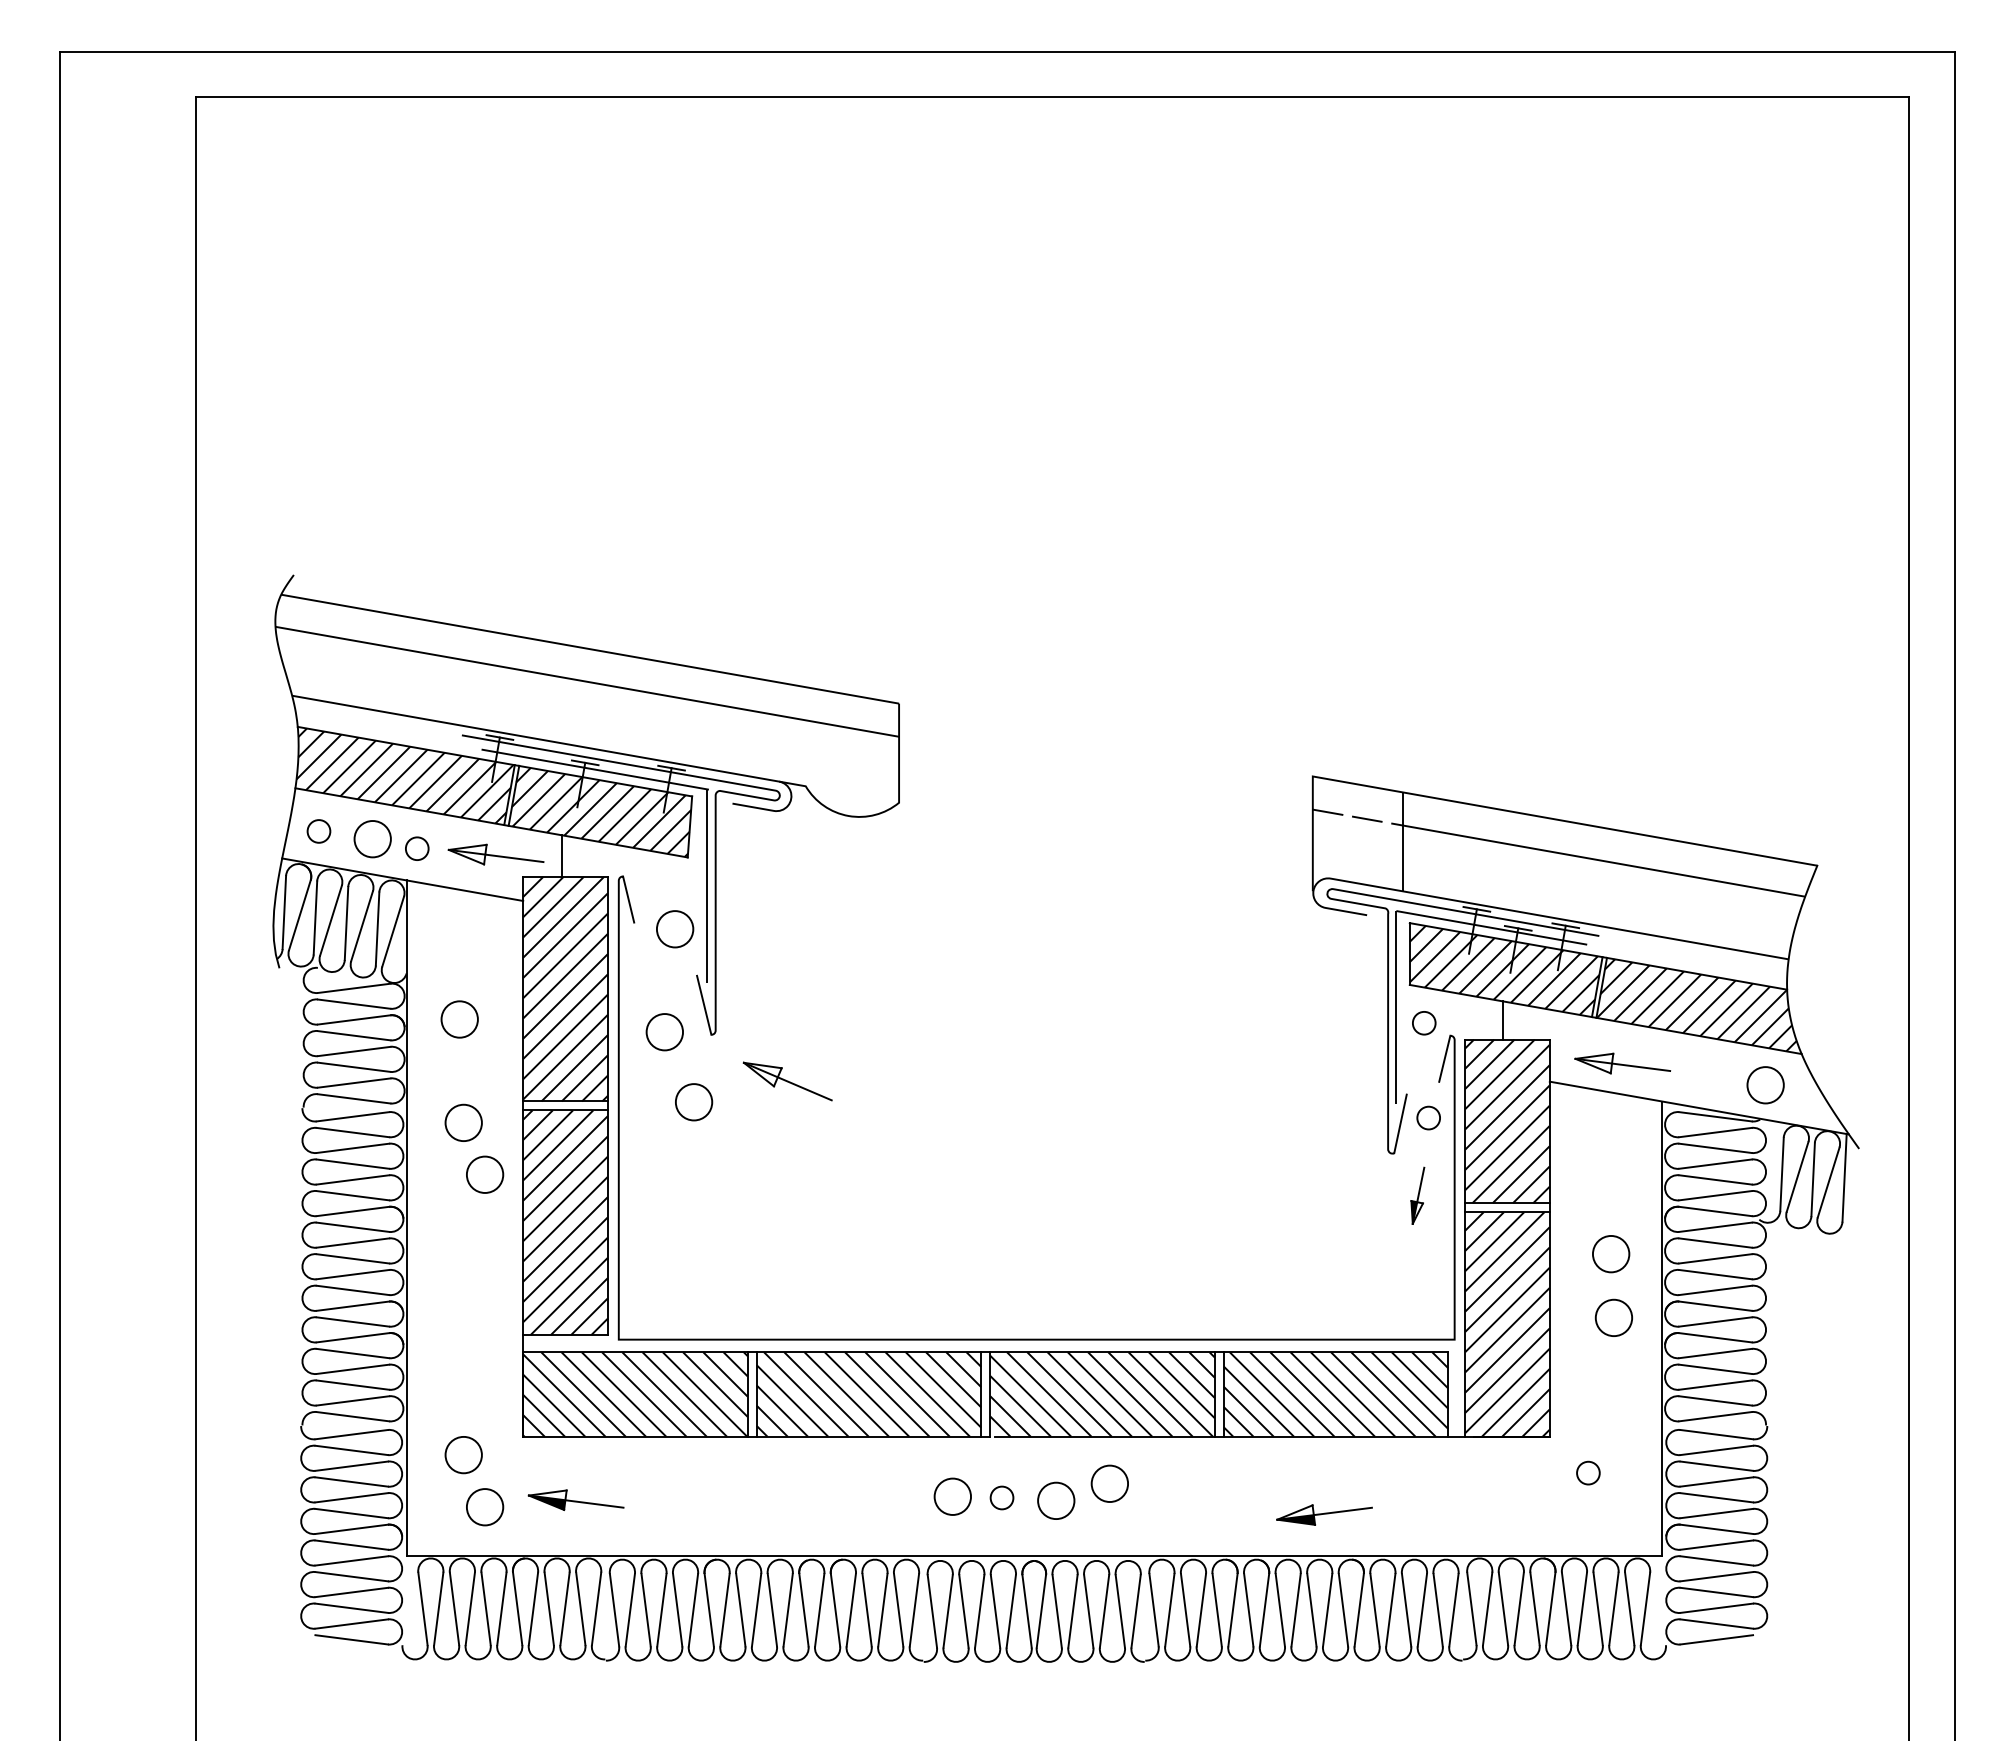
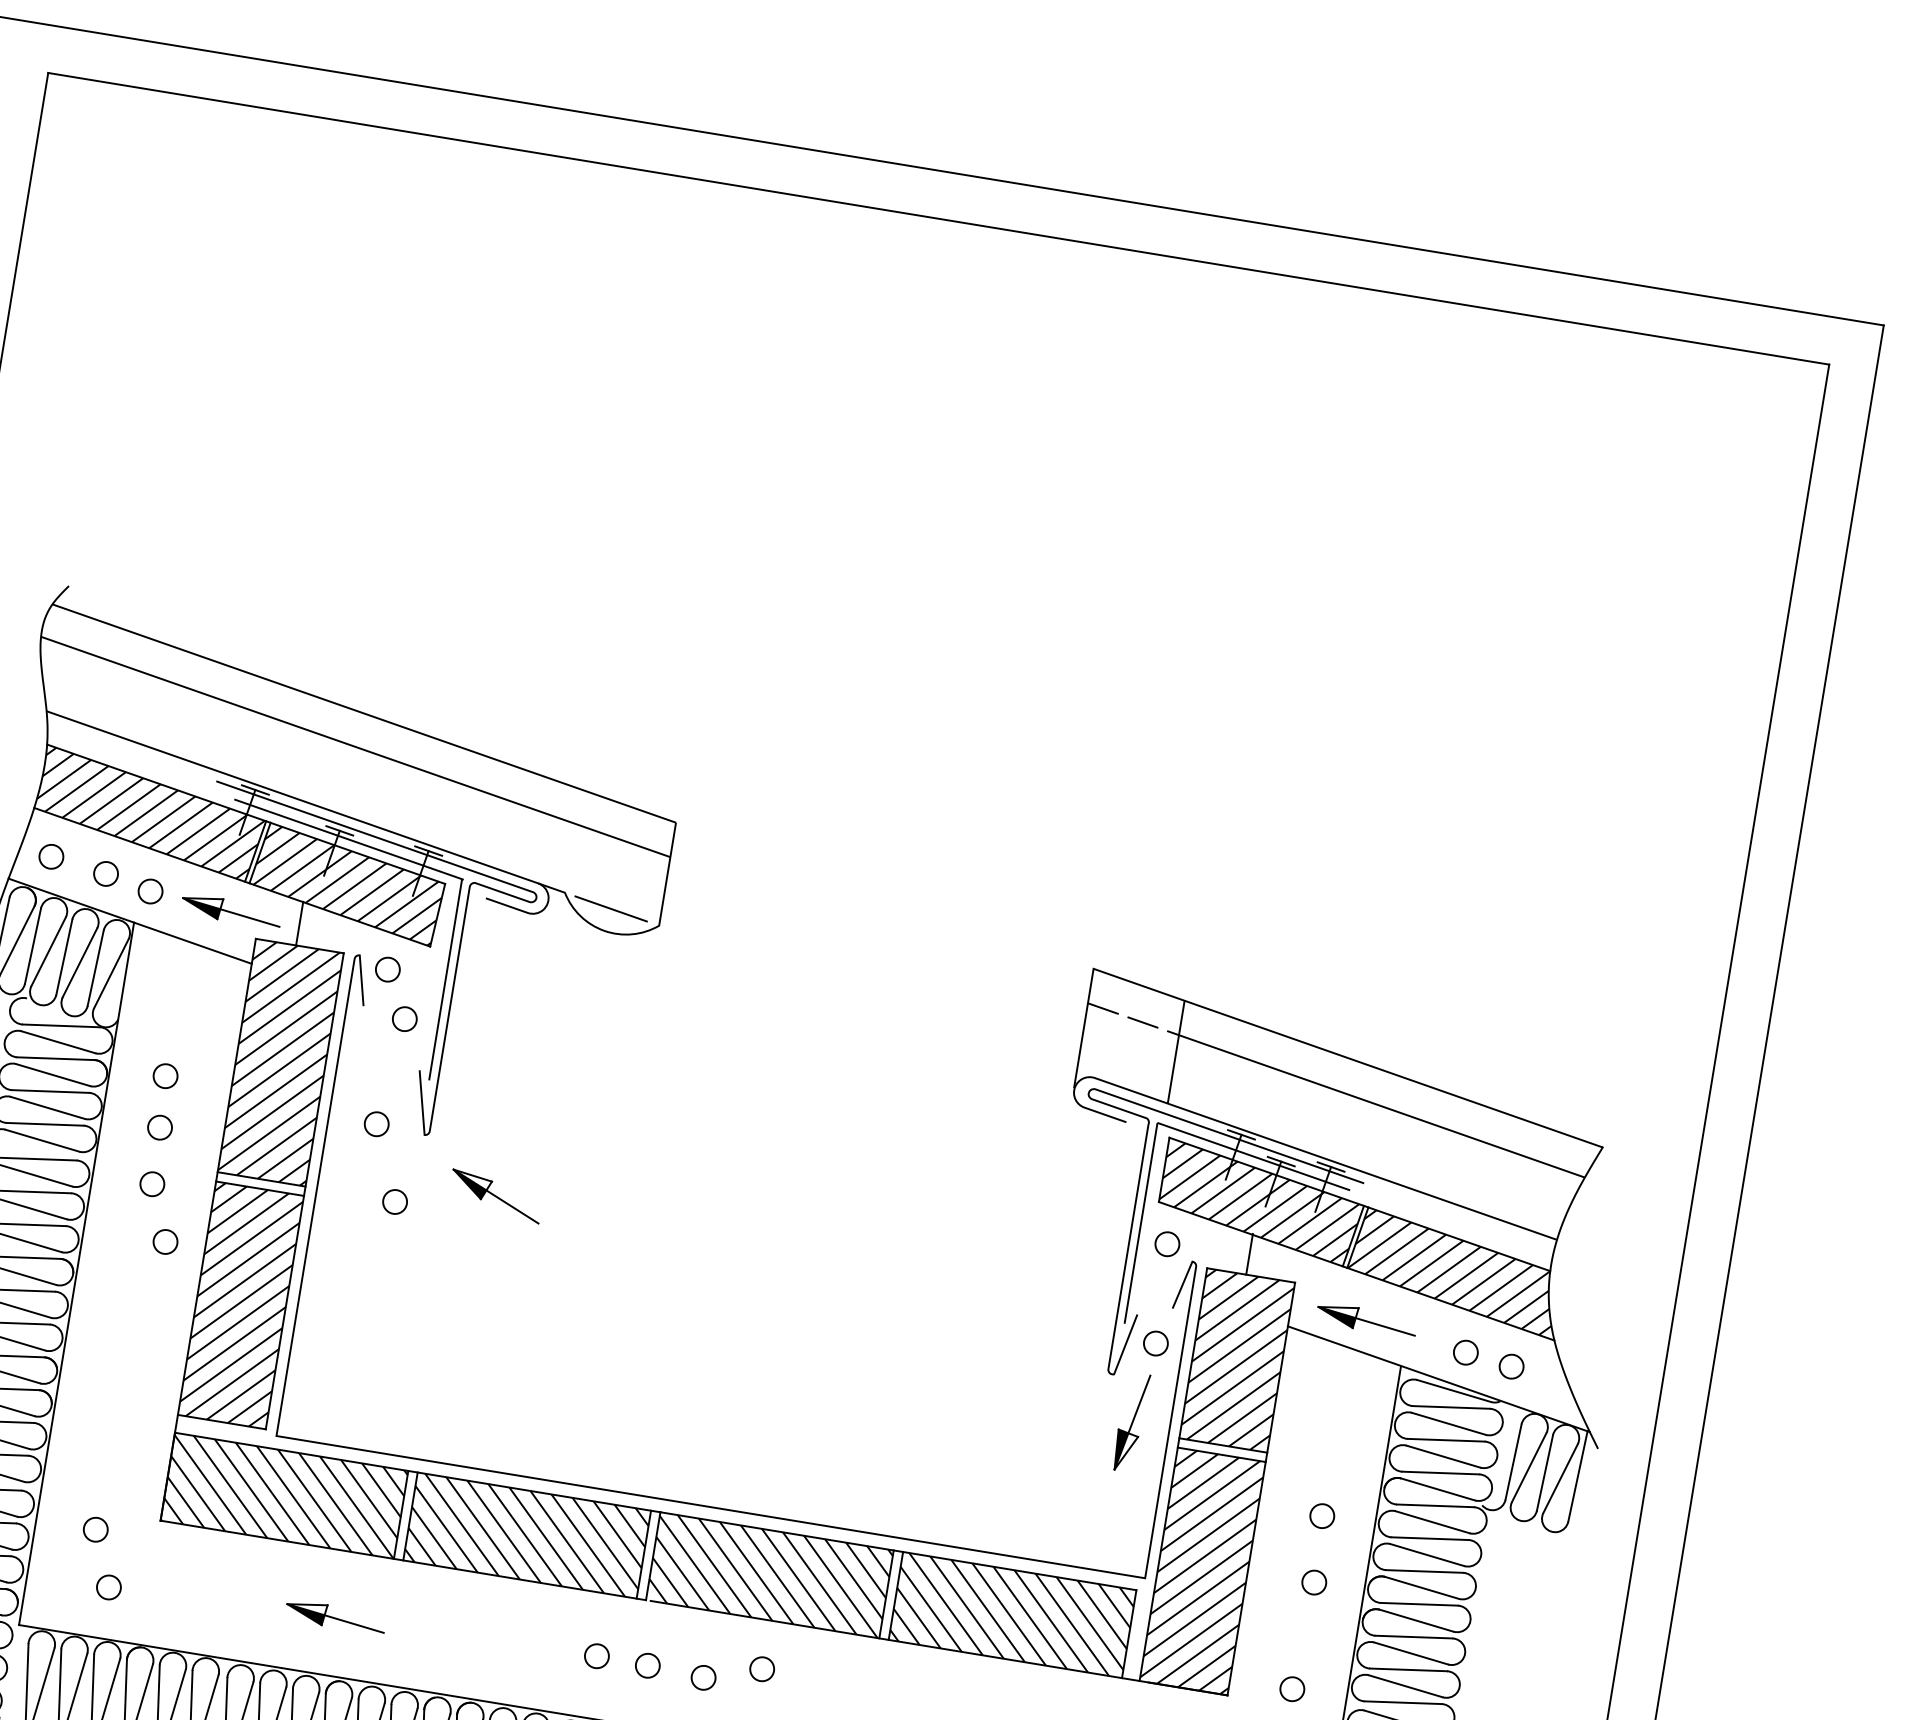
line: (851, 794) -> (611, 909), added
circle: (372, 838) -> (105, 873), size x0.62
fill: (466, 856) -> (200, 907), added
circle: (651, 885) -> (387, 969), added
circle: (674, 929) -> (404, 1019), size x0.62
circle: (459, 1019) -> (165, 1076), size x0.62
circle: (664, 1031) -> (376, 1123), size x0.62
fill: (1593, 1065) -> (1336, 1316), added
circle: (462, 1068) -> (160, 1127), added
fill: (760, 1074) -> (468, 1184), added
circle: (1720, 1078) -> (1465, 1352), added
circle: (1765, 1084) -> (1511, 1365), size x0.62
circle: (693, 1101) -> (394, 1201), size x0.62
circle: (463, 1122) -> (152, 1183), size x0.62
circle: (484, 1174) -> (165, 1241), size x0.62
part: (1417, 1195) -> (1131, 1422), size x1.67
circle: (1610, 1254) -> (1321, 1516), size x0.62
circle: (1613, 1317) -> (1314, 1582), size x0.62
circle: (1609, 1420) -> (1292, 1688), added
circle: (463, 1455) -> (95, 1529), size x0.62
circle: (1109, 1483) -> (761, 1669), size x0.62
circle: (952, 1496) -> (596, 1655), size x0.62
part: (575, 1499) -> (335, 1616), moved
circle: (1055, 1500) -> (702, 1677), size x0.62
circle: (484, 1507) -> (108, 1587), size x0.62

